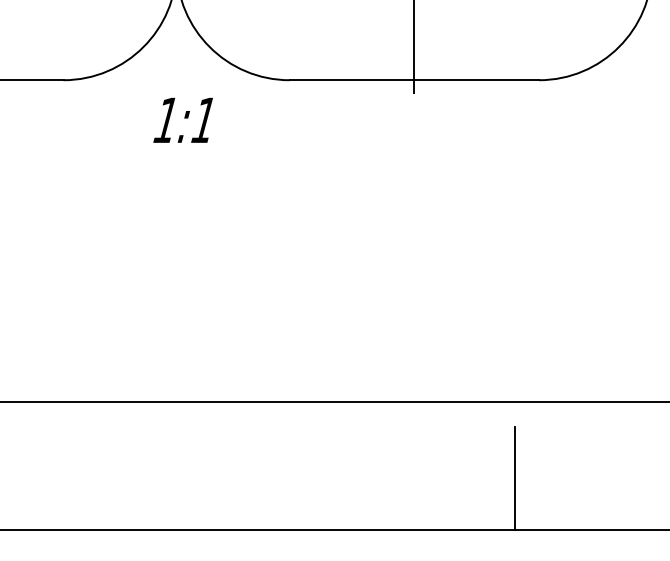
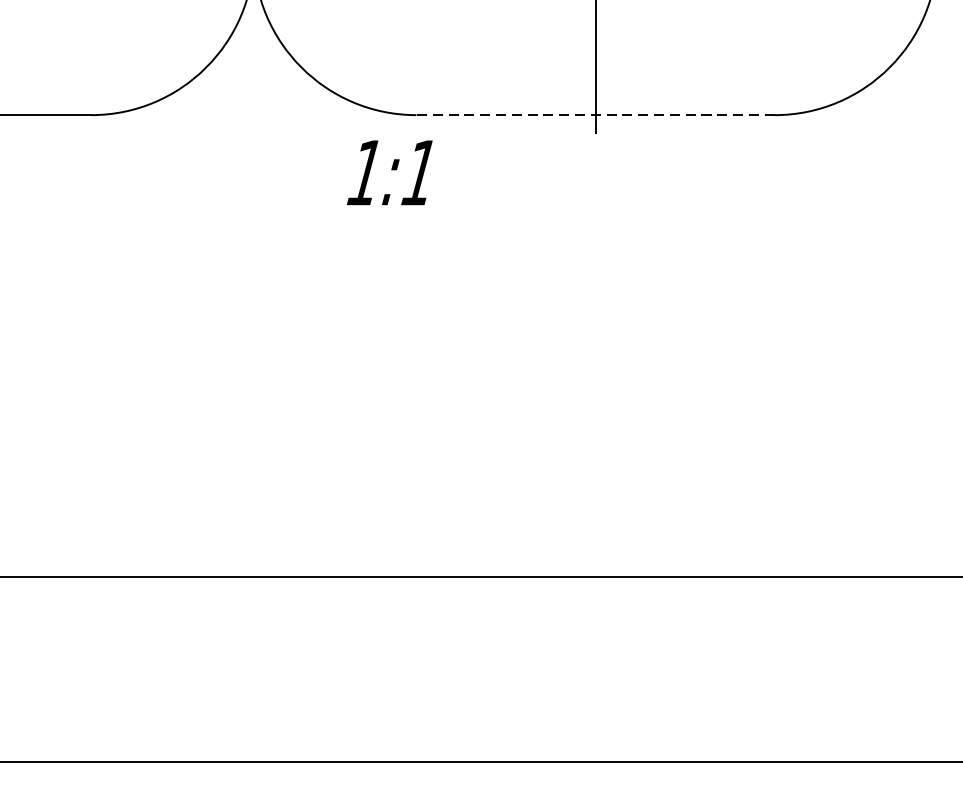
line: (414, 80) -> (595, 115), solid -> dashed
text: (182, 119) -> (388, 171), moved
line: (515, 478) -> (740, 687), removed

